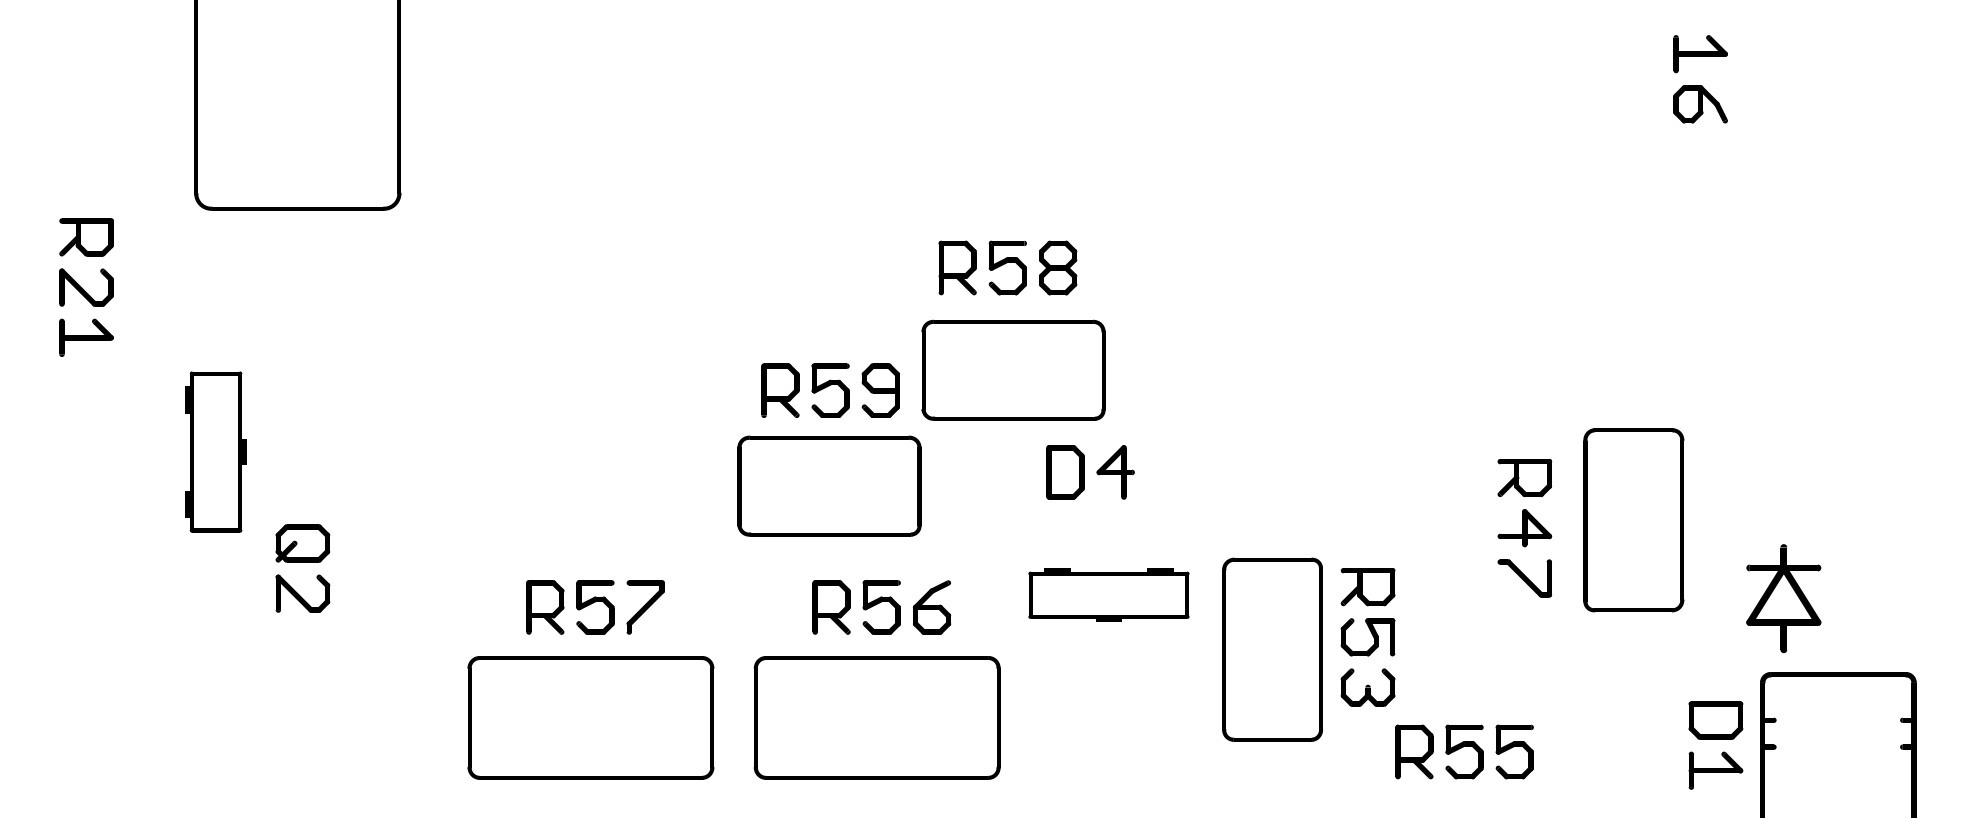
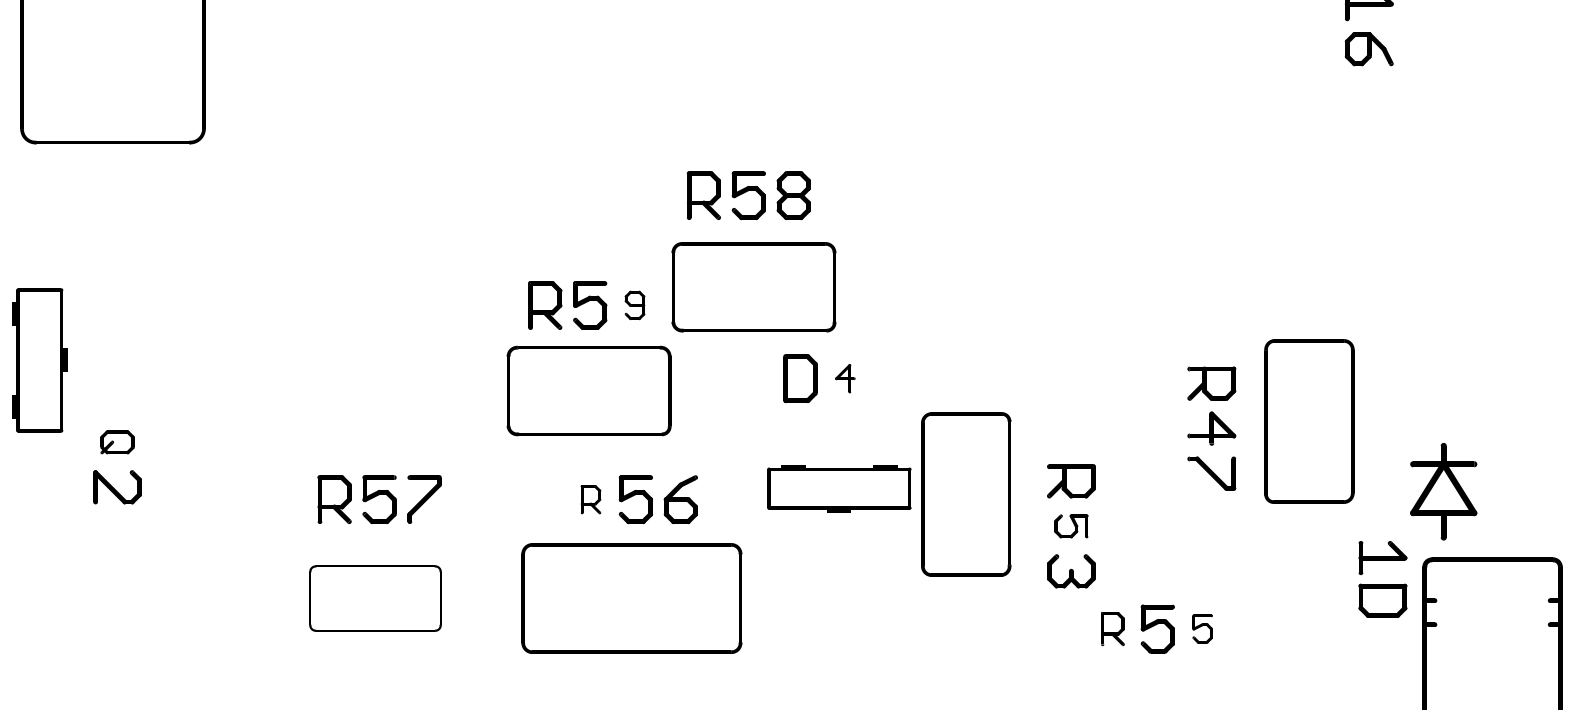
part: (880, 390) -> (634, 305), size x0.6
part: (1115, 472) -> (845, 378), size x0.6
part: (302, 543) -> (117, 442), size x0.7
part: (831, 607) -> (590, 499), size x0.6
part: (1367, 637) -> (1070, 526), size x0.7
part: (1272, 649) -> (966, 494), moved
part: (590, 717) -> (375, 598), size x0.6
part: (1414, 751) -> (1113, 628), size x0.7
part: (1514, 751) -> (1202, 628), size x0.6
part: (1715, 770) -> (1382, 557), moved

